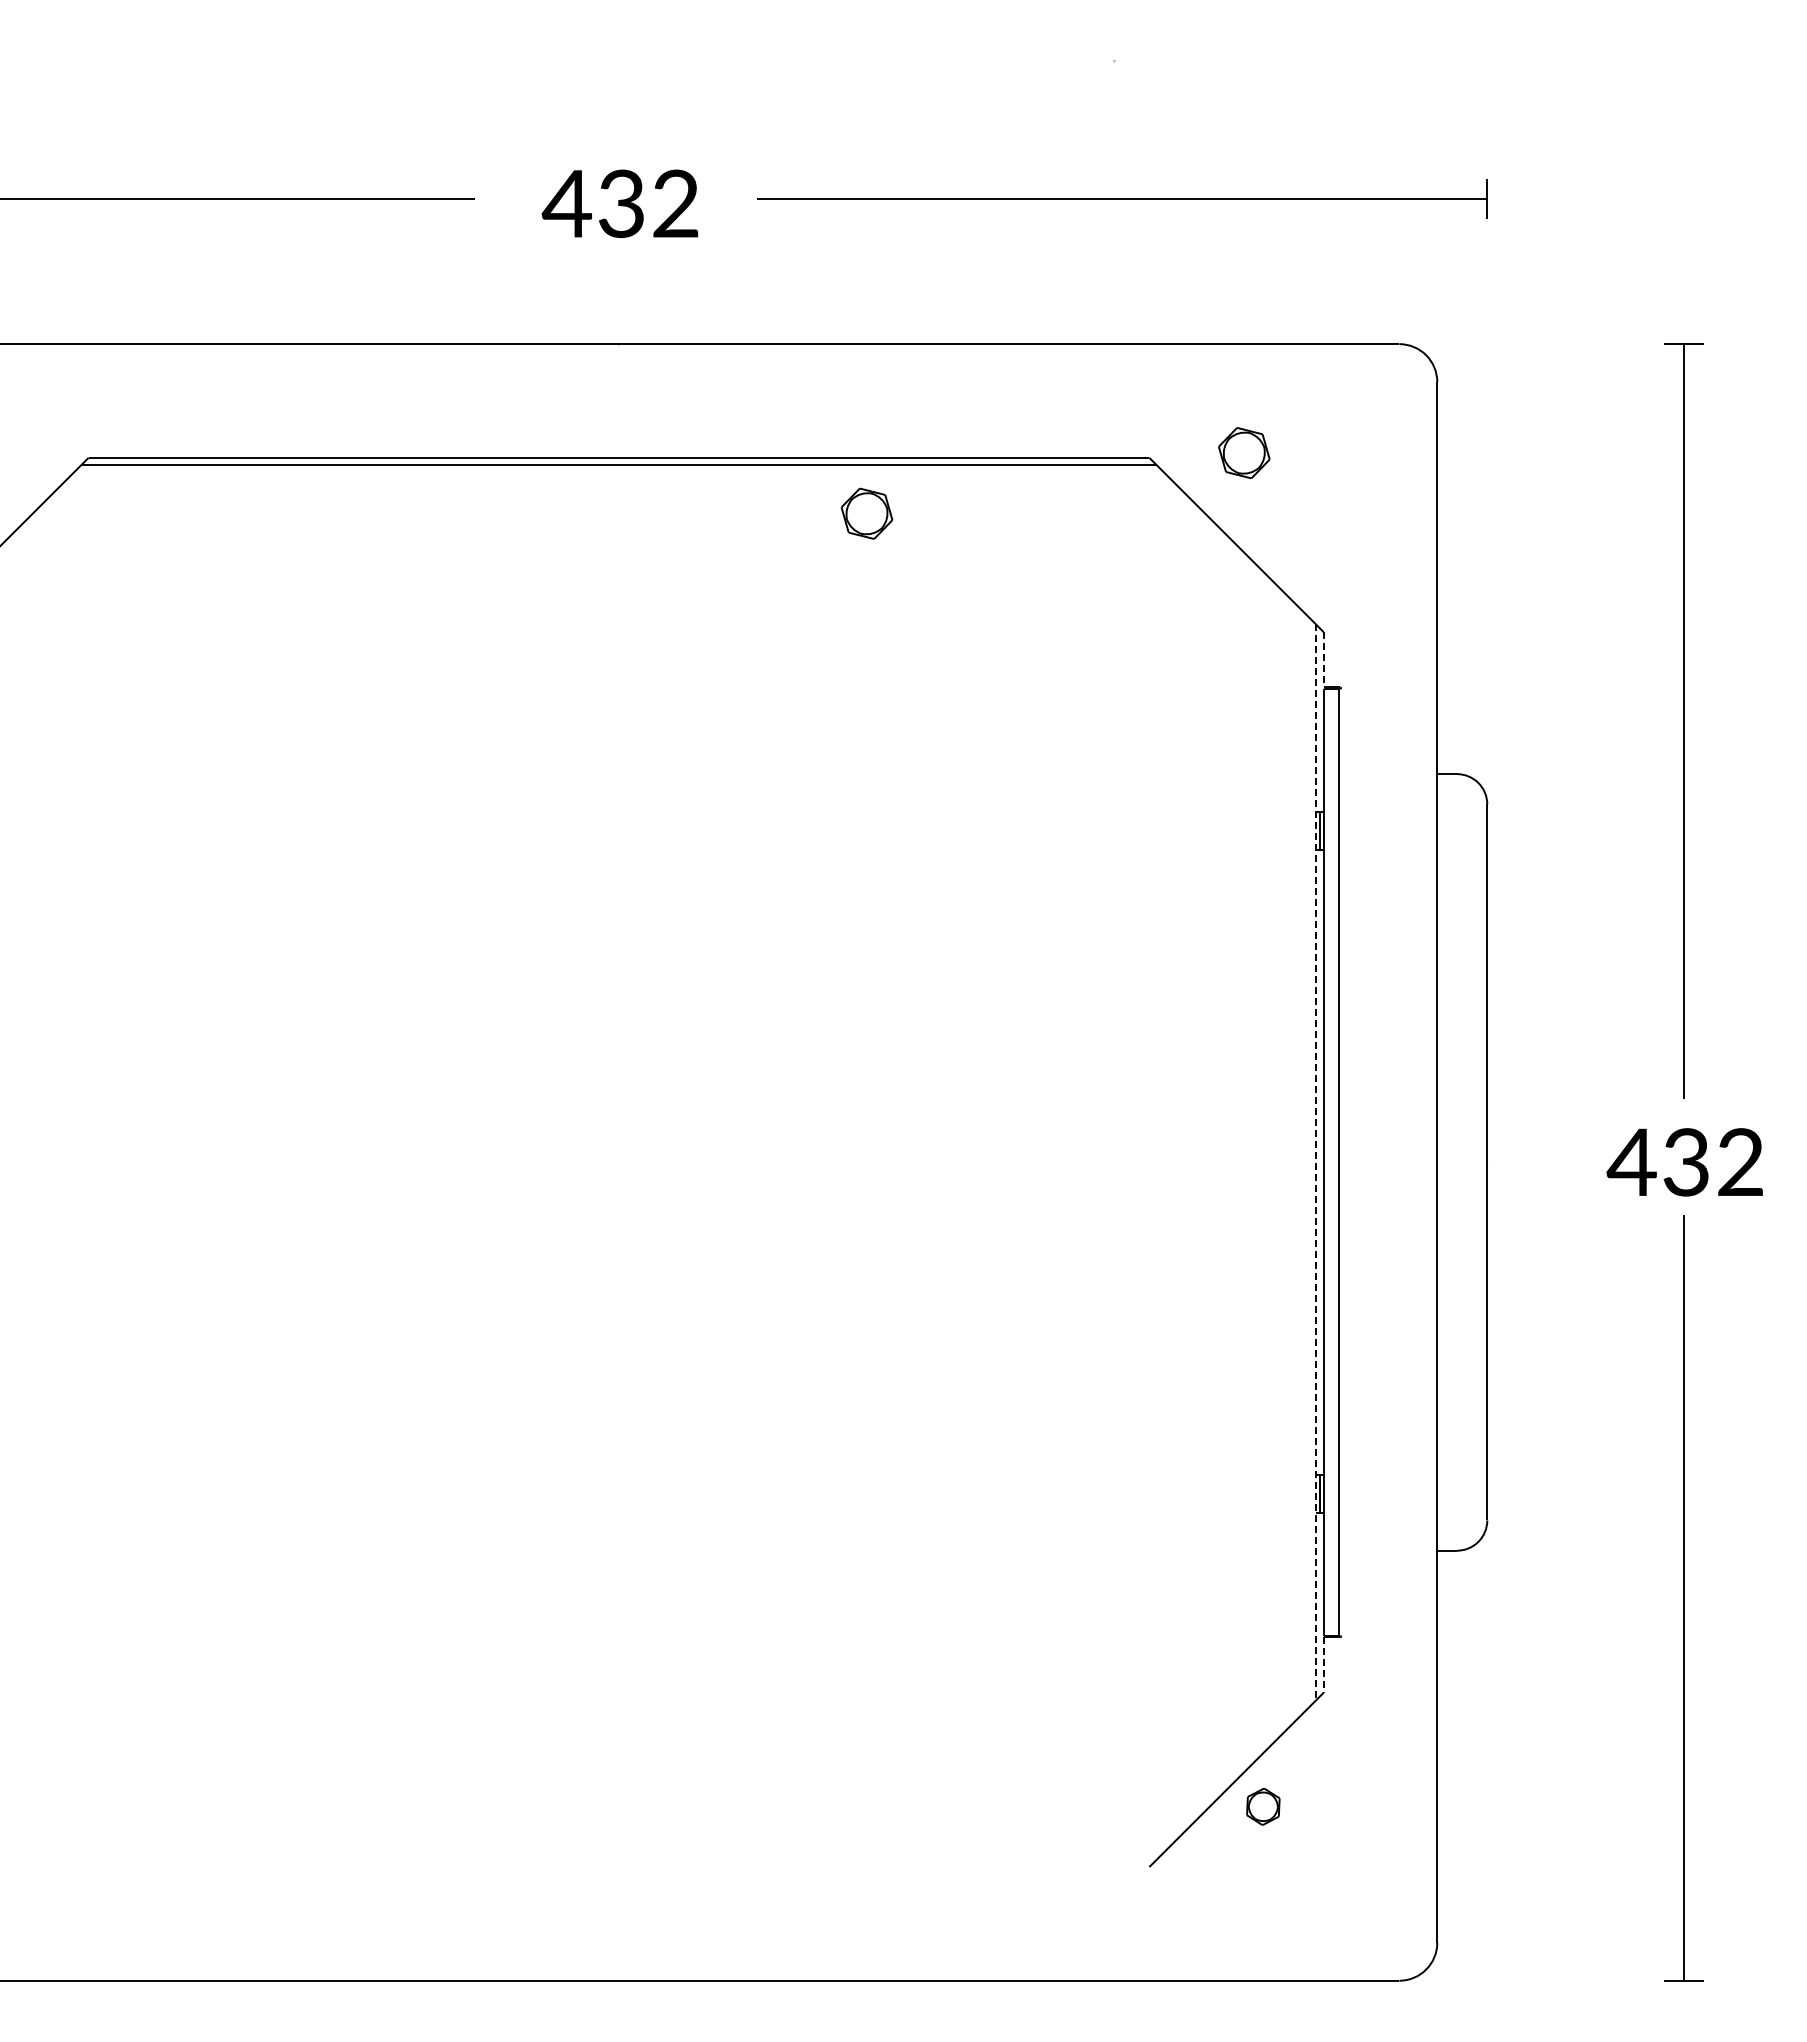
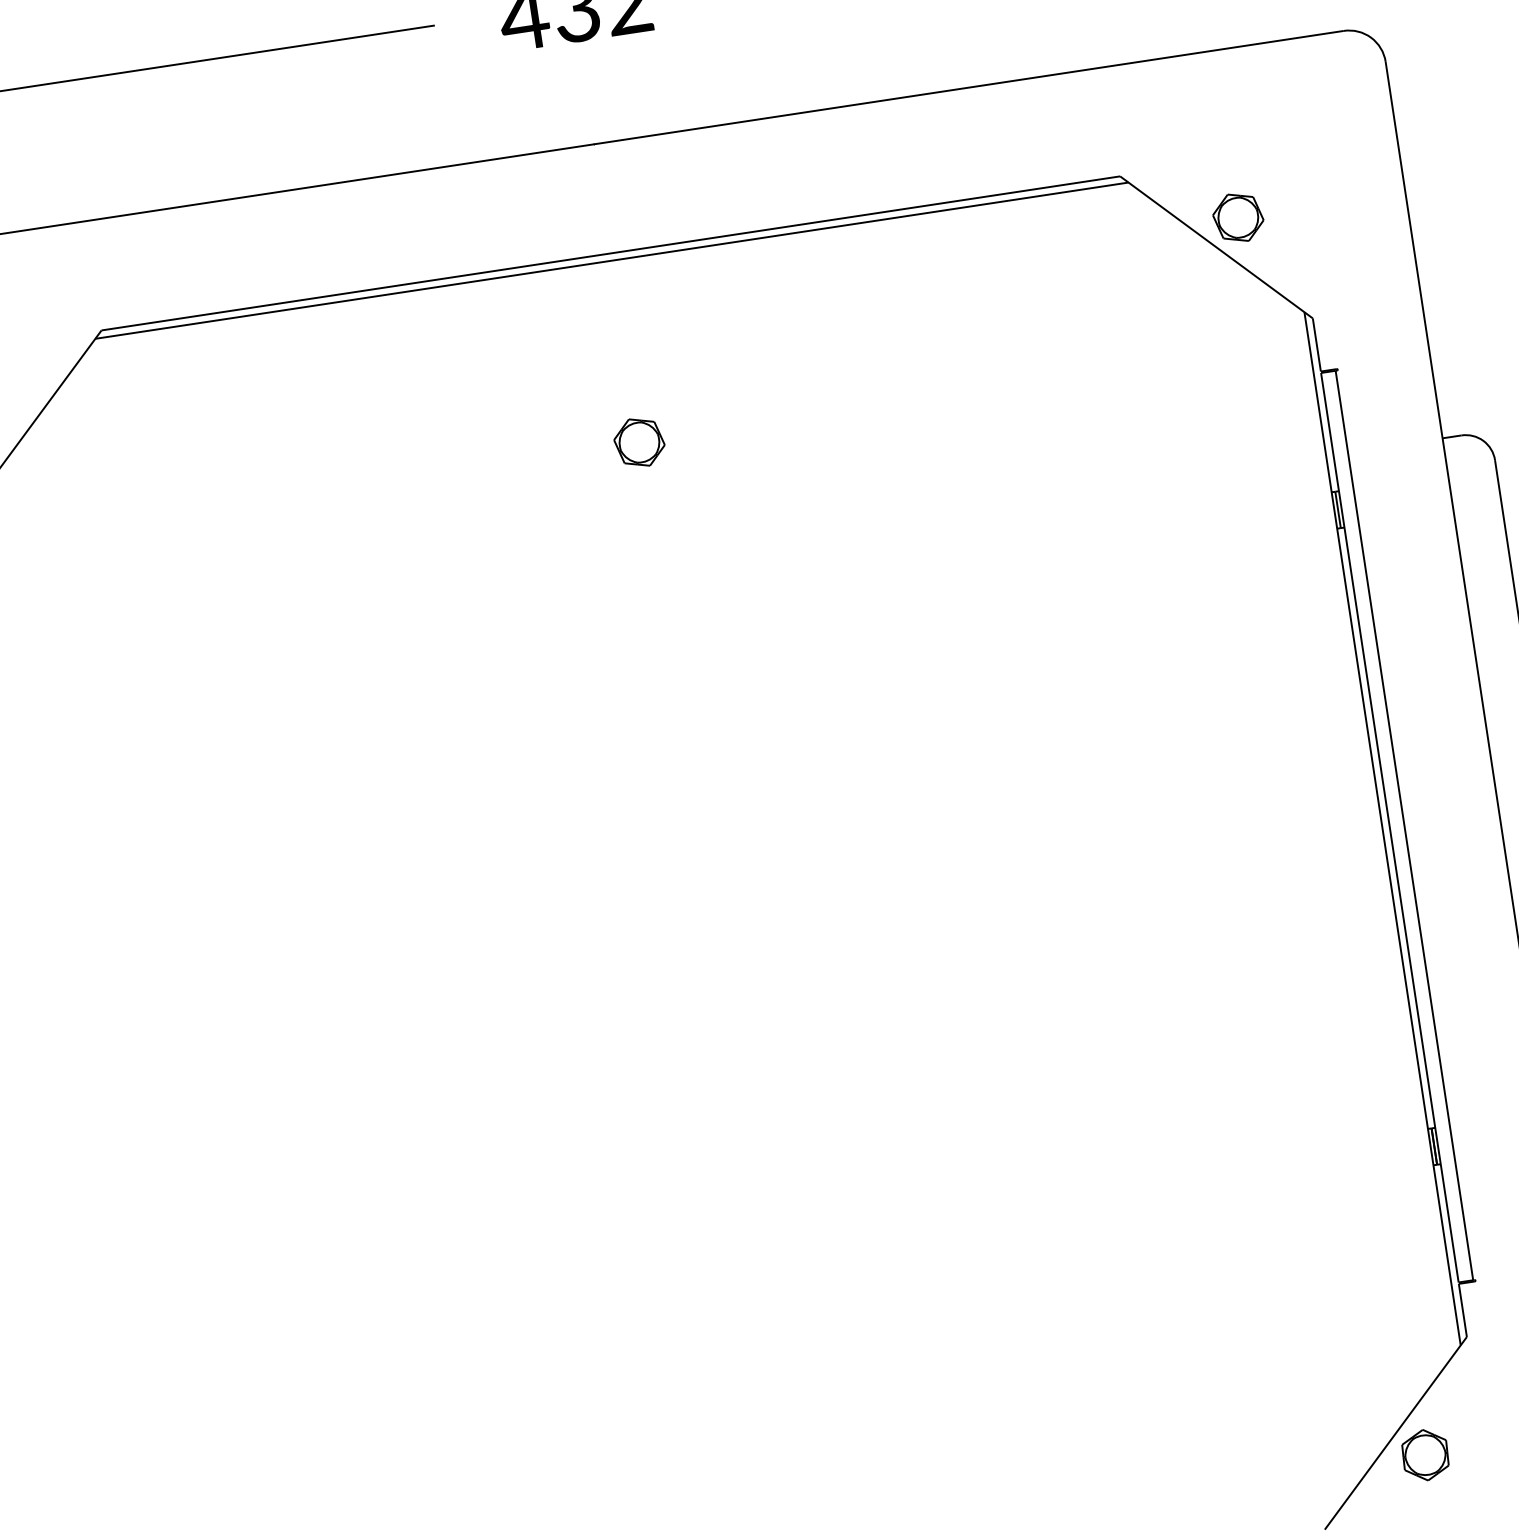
part: (1244, 453) -> (1238, 218), moved
part: (866, 513) -> (638, 442), moved
line: (1323, 659) -> (1316, 344), dashed -> solid
line: (1316, 1162) -> (1383, 828), dashed -> solid
line: (1323, 1665) -> (1462, 1310), dashed -> solid
part: (1263, 1806) -> (1425, 1454), size x1.43

